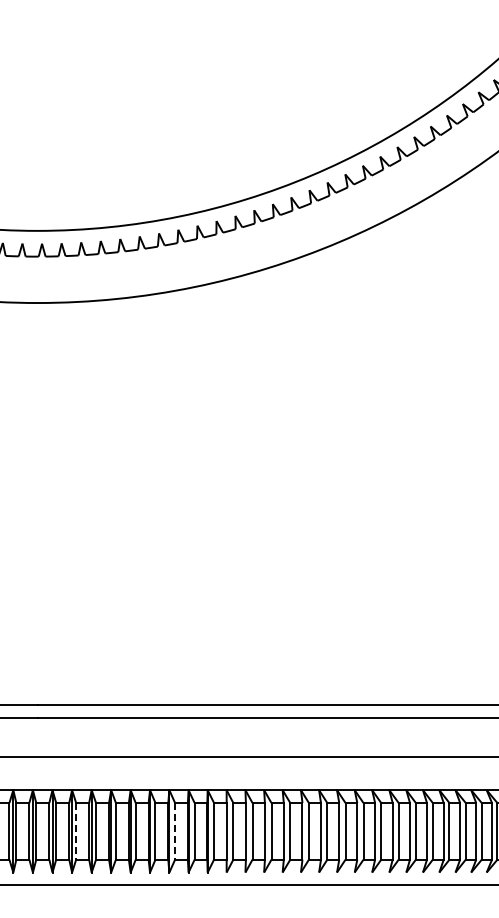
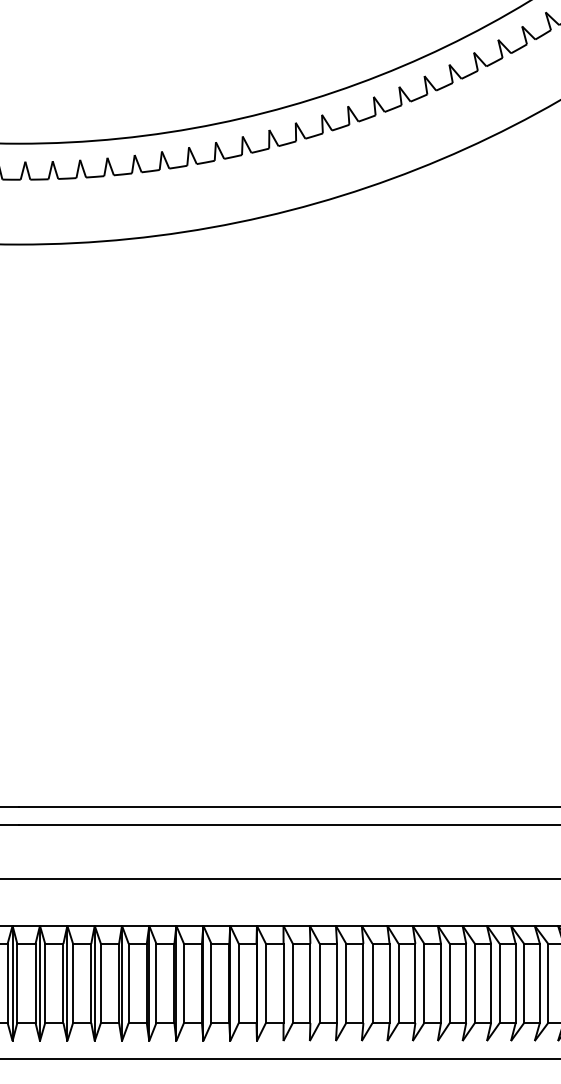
line: (76, 831) -> (73, 983), dashed -> solid
line: (175, 831) -> (211, 983), dashed -> solid

